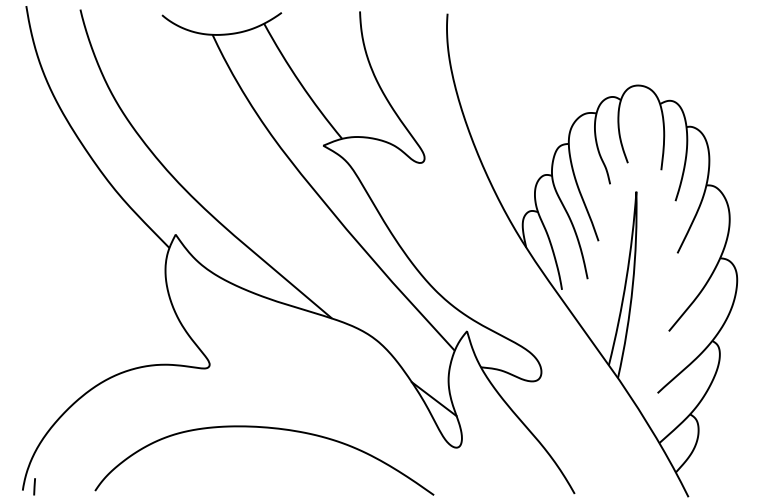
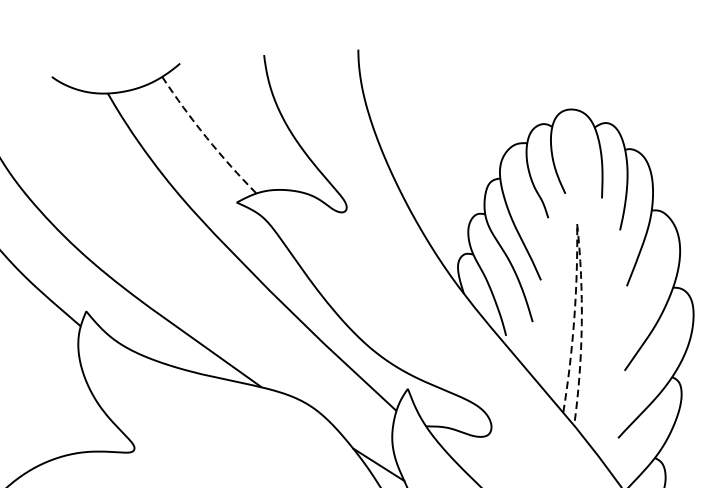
arc: (300, 83) -> (206, 137), solid -> dashed
line: (636, 201) -> (578, 234), solid -> dashed

